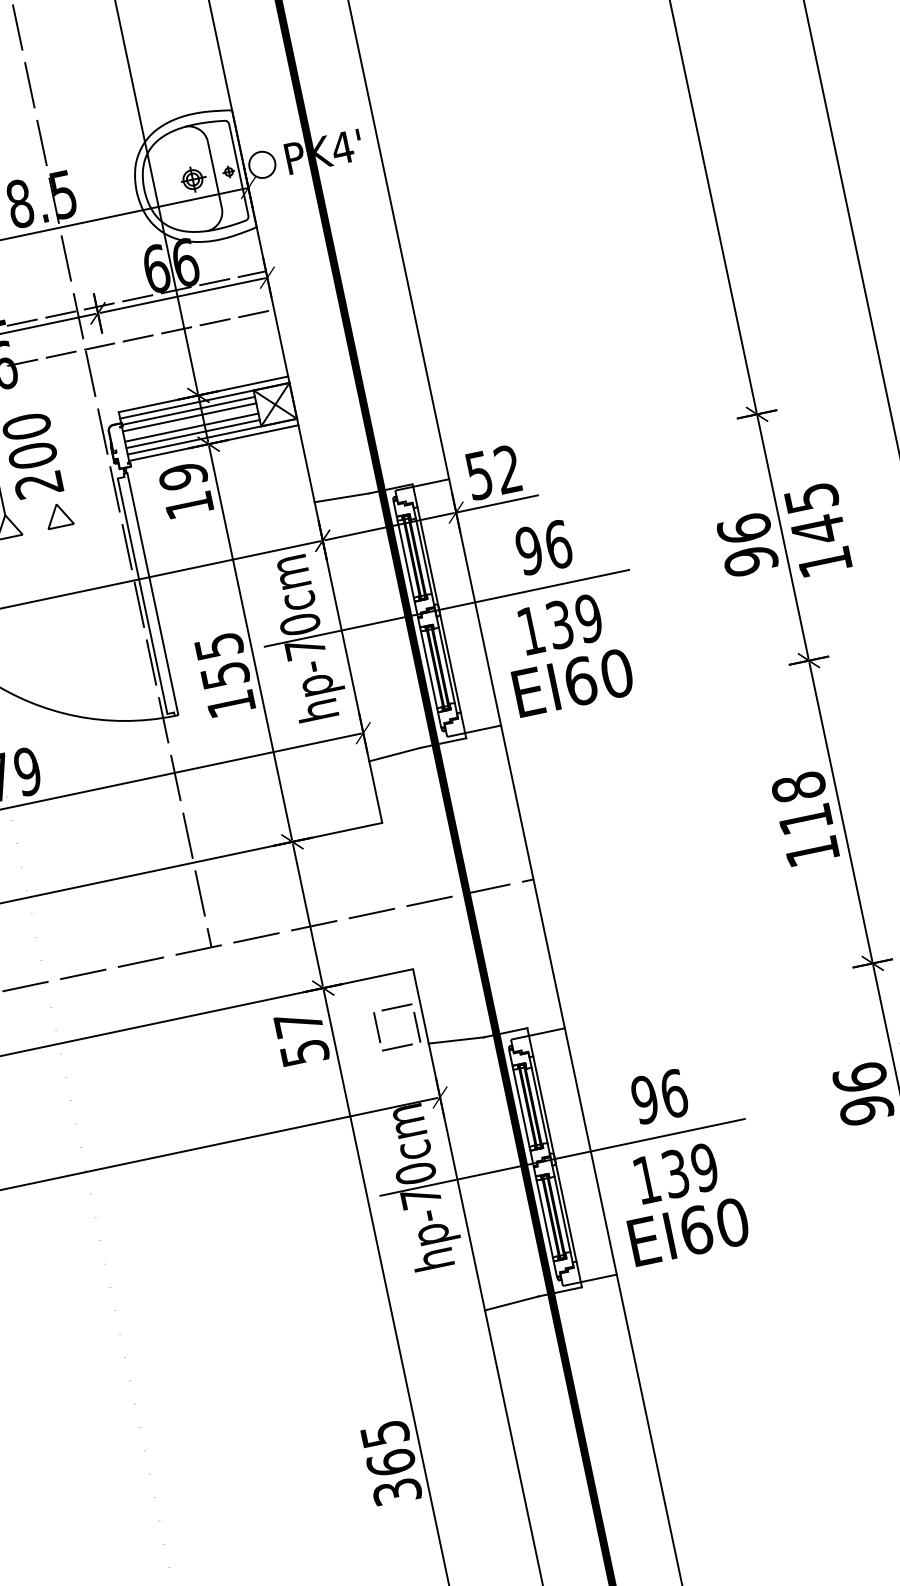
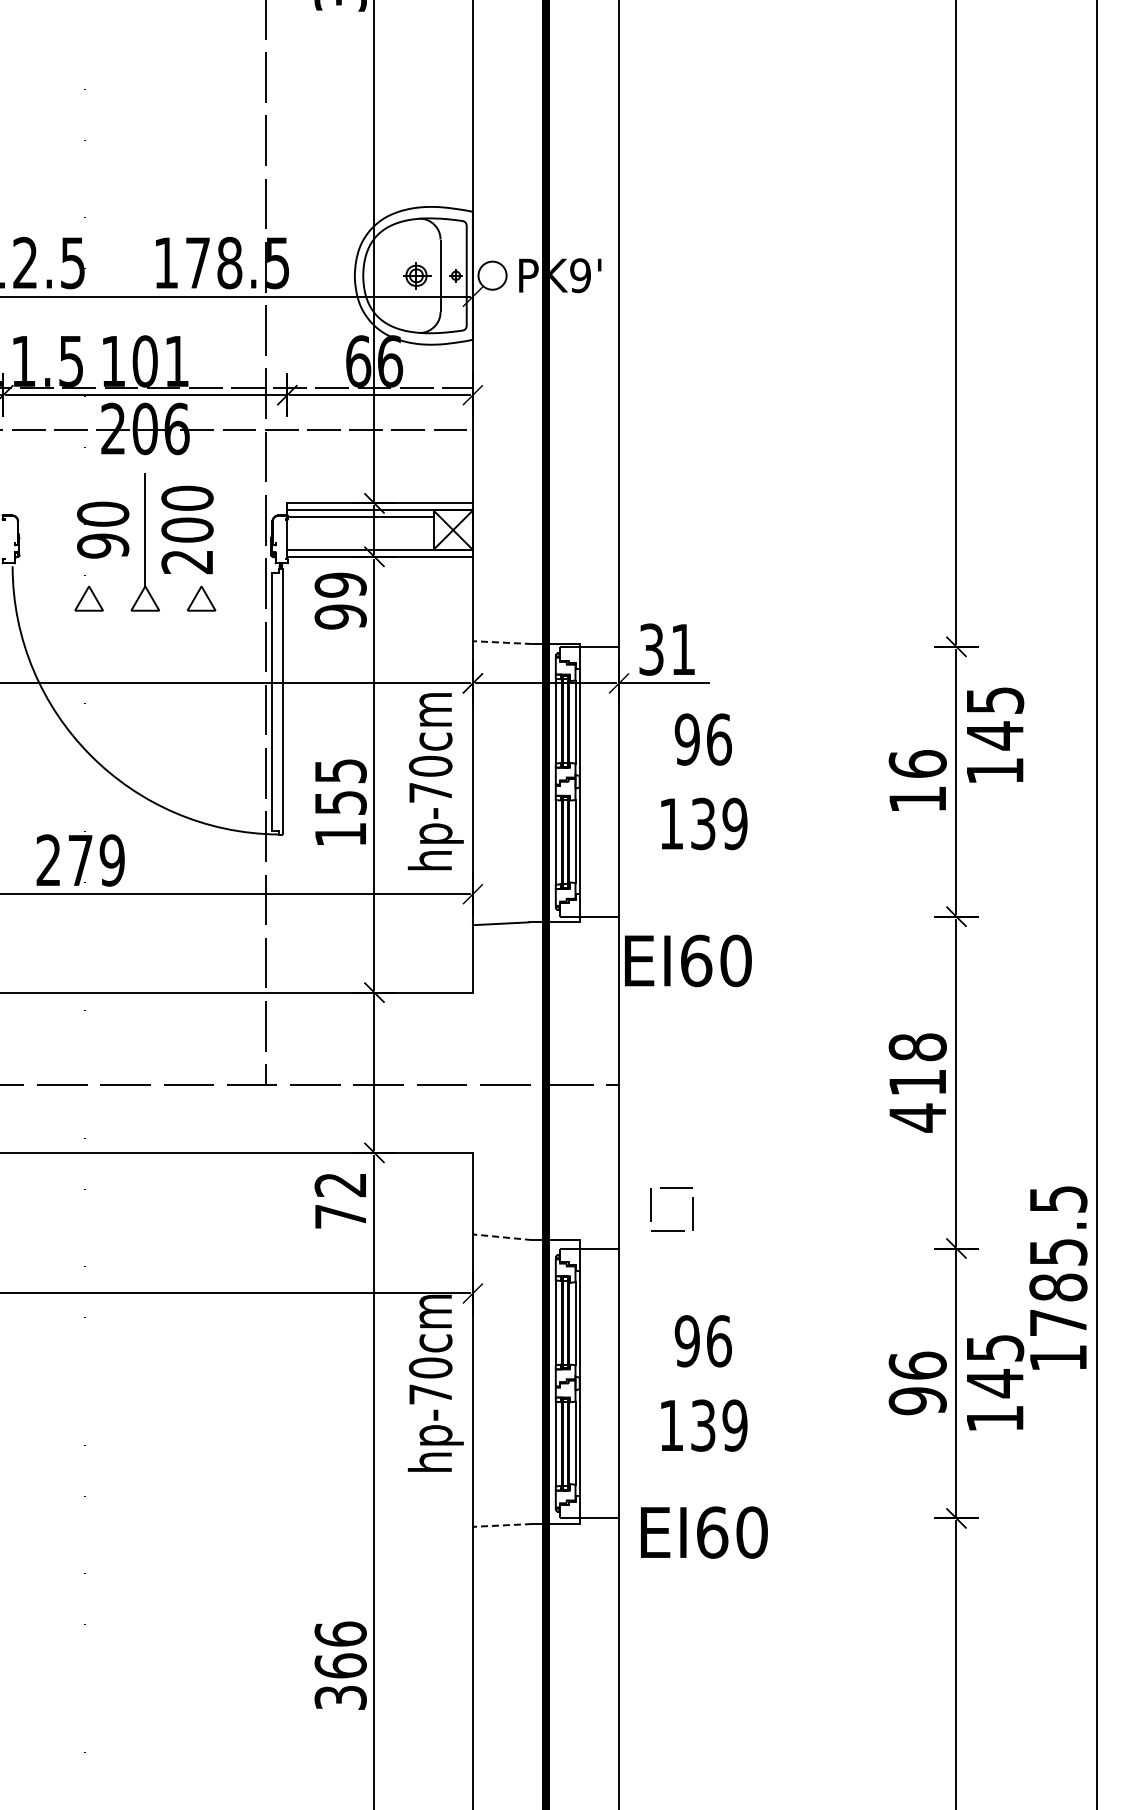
text: (342, 147) -> (580, 275), PK4' -> PK9'
line: (189, 417) -> (360, 524), removed
line: (191, 427) -> (360, 535), removed
line: (193, 433) -> (360, 542), removed
text: (493, 472) -> (667, 649), 52 -> 31
line: (341, 497) -> (502, 642), solid -> dashed
text: (189, 505) -> (340, 616), 19 -> 99
text: (818, 528) -> (995, 734), moved
text: (750, 561) -> (917, 799), 96 -> 16
line: (446, 608) -> (587, 781), removed
text: (573, 682) -> (688, 960), moved
text: (812, 851) -> (917, 1117), 118 -> 418
part: (378, 1031) -> (651, 1209), moved
text: (301, 1038) -> (340, 1200), 57 -> 72
line: (456, 1040) -> (502, 1237), solid -> dashed
line: (562, 1157) -> (587, 1383), removed
text: (689, 1231) -> (704, 1532), moved
line: (511, 1303) -> (502, 1525), solid -> dashed
text: (384, 1433) -> (340, 1633), 365 -> 366

